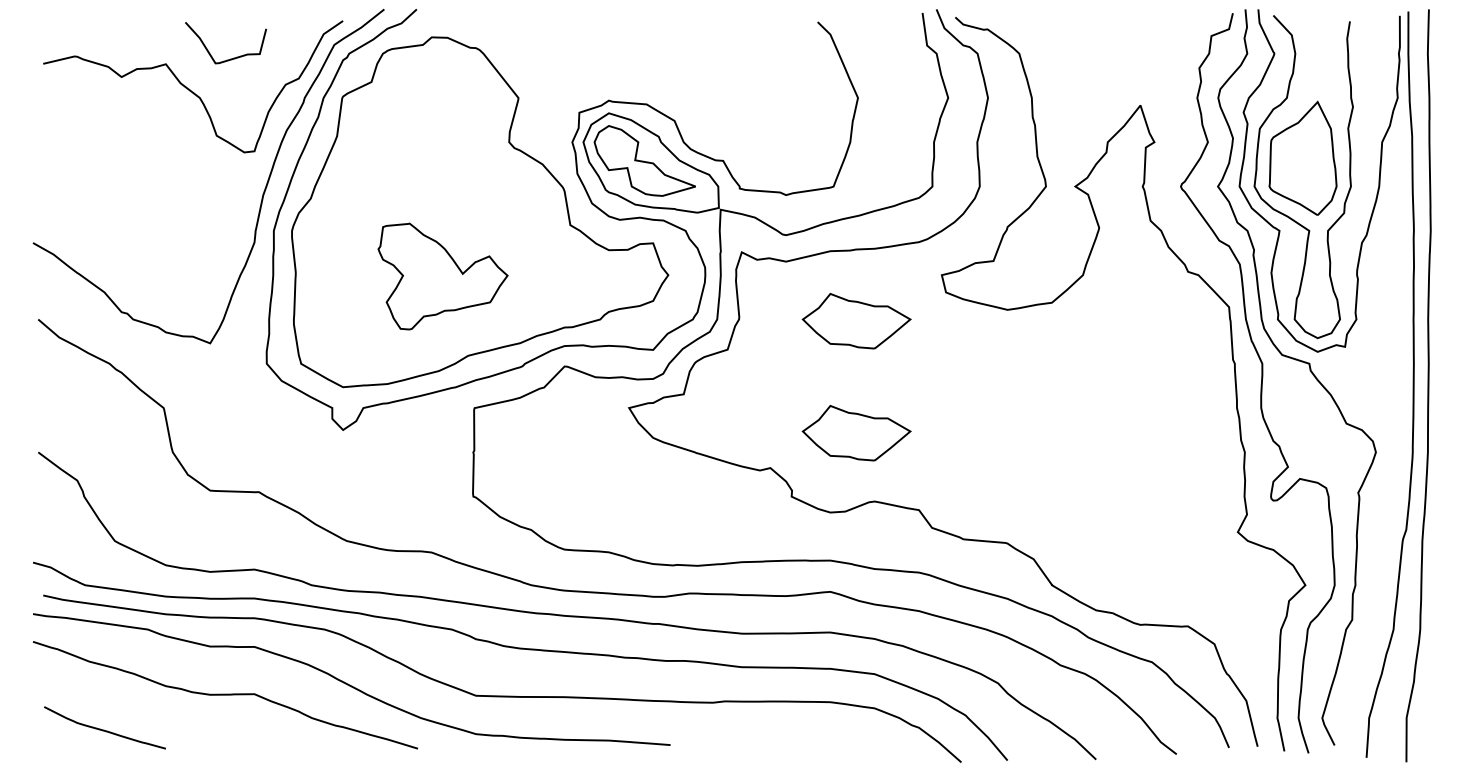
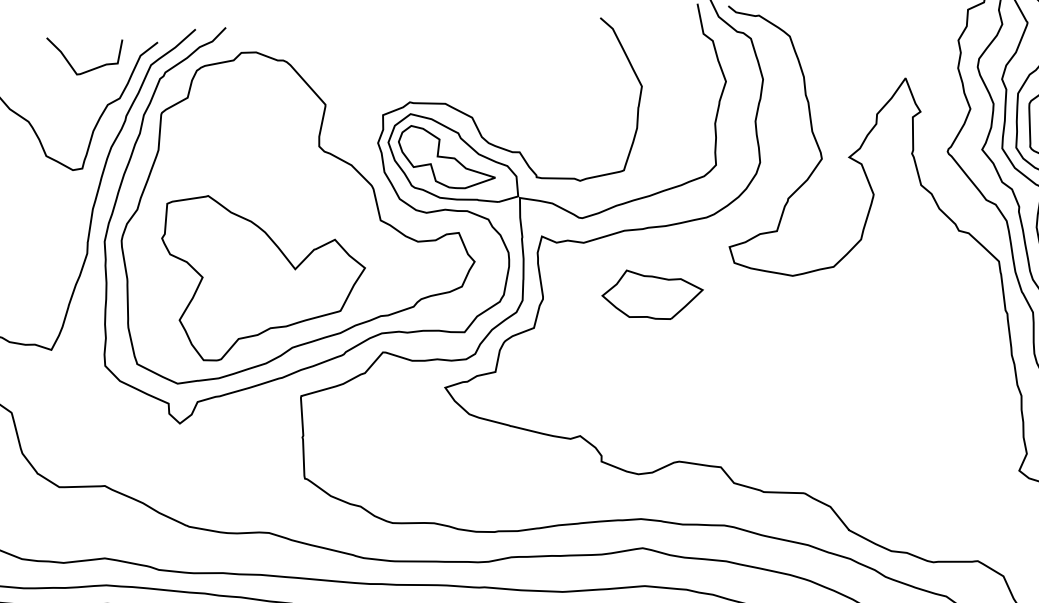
curve: (230, 58) -> (90, 69), moved
part: (442, 276) -> (264, 275), size x1.67
part: (856, 433) -> (658, 399), removed

